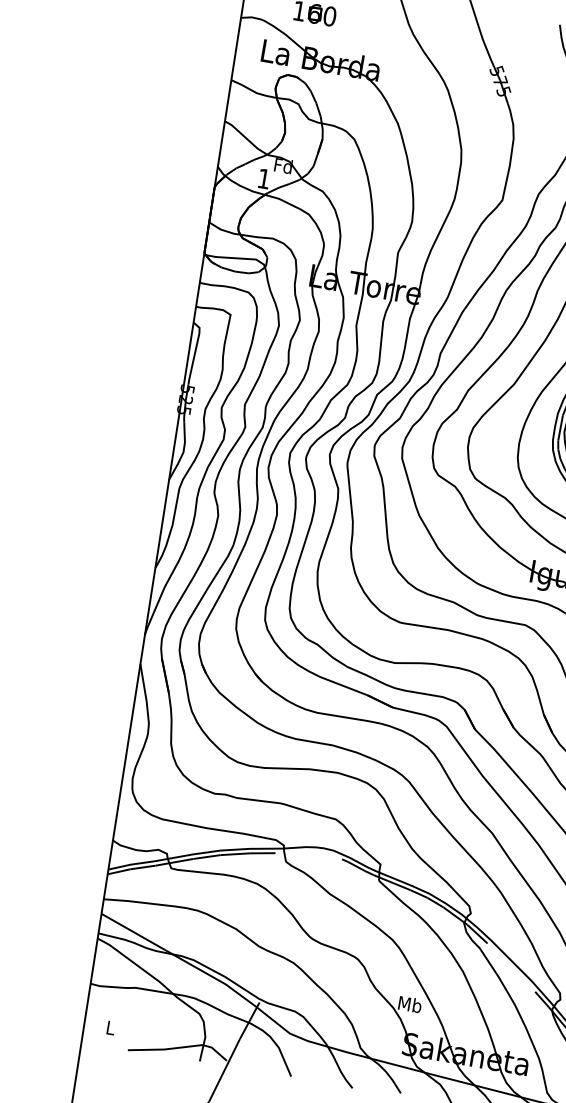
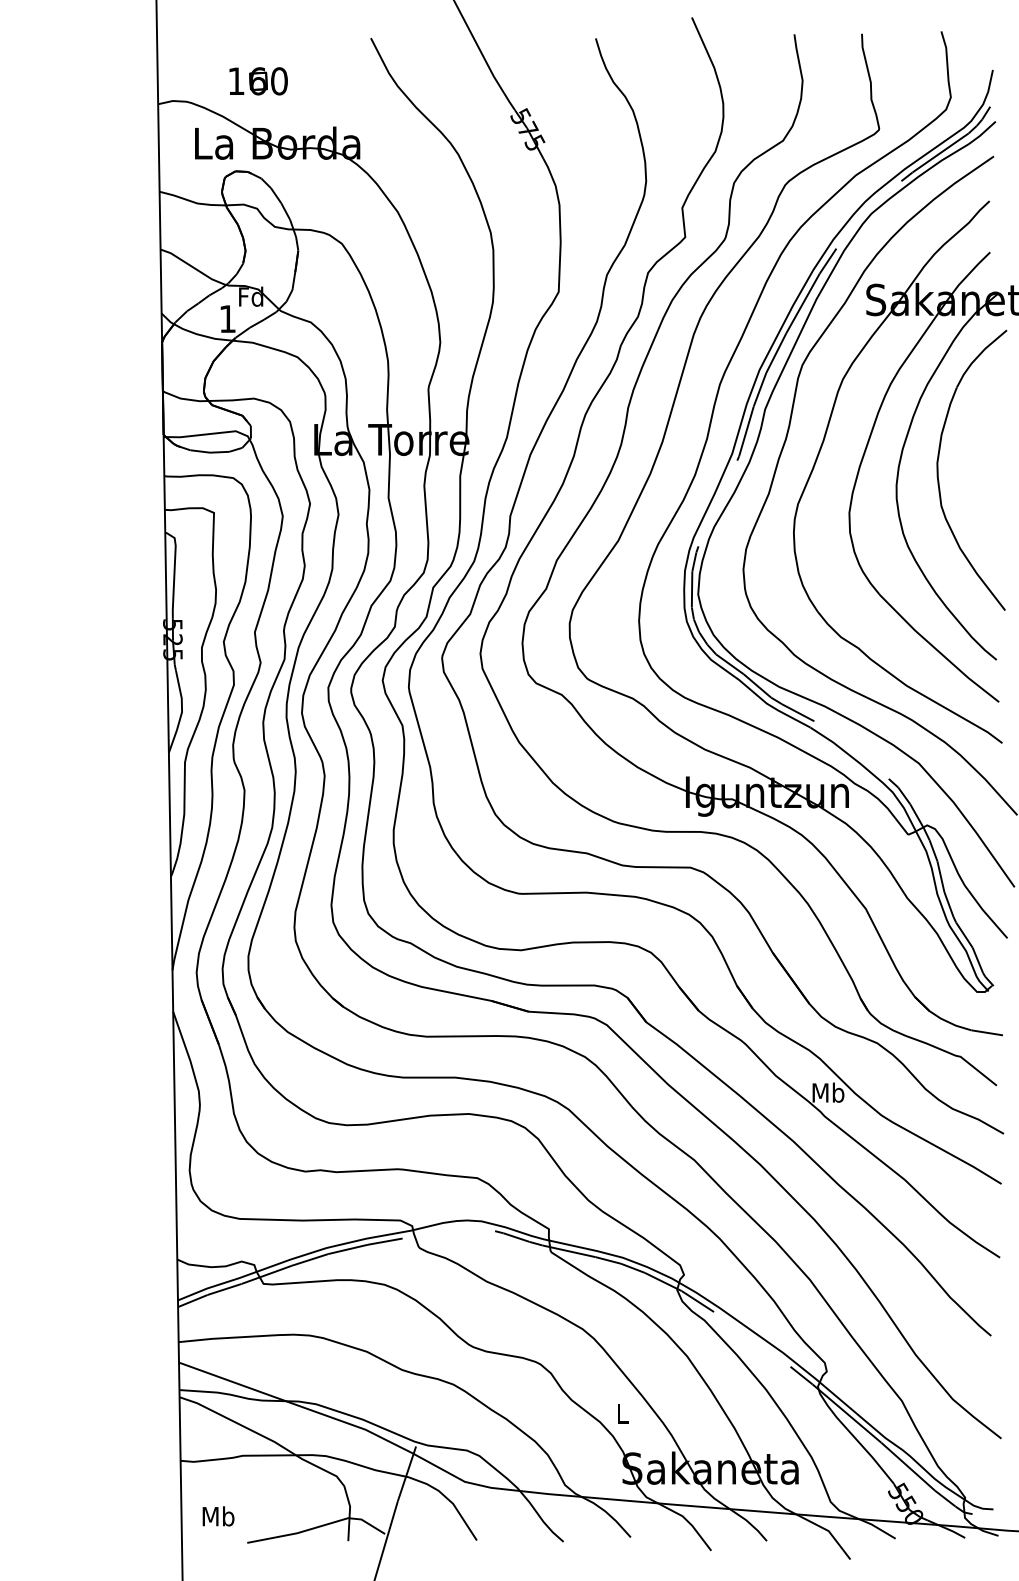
text: (410, 1004) -> (622, 1413), Mb -> L
text: (110, 1027) -> (218, 1516), L -> Mb

